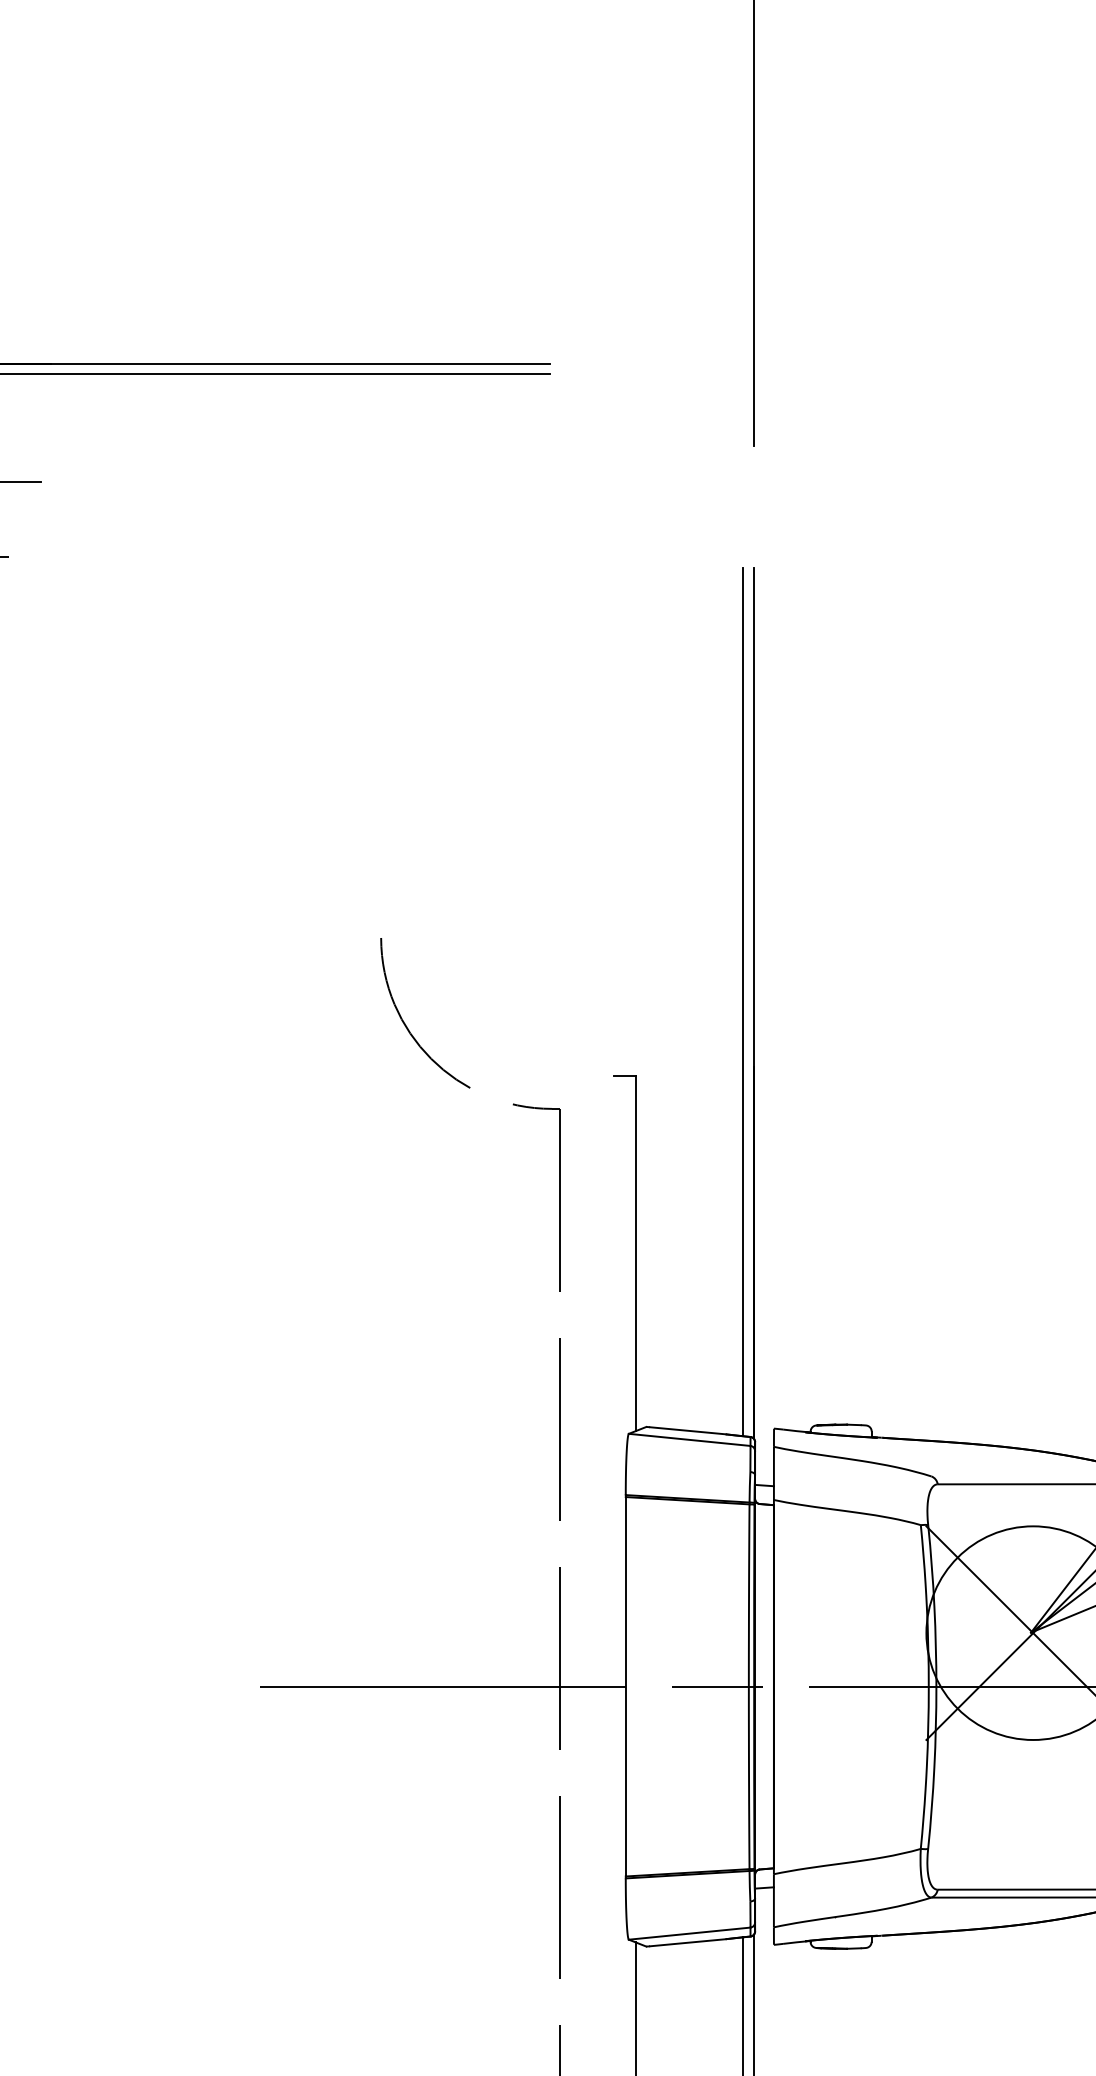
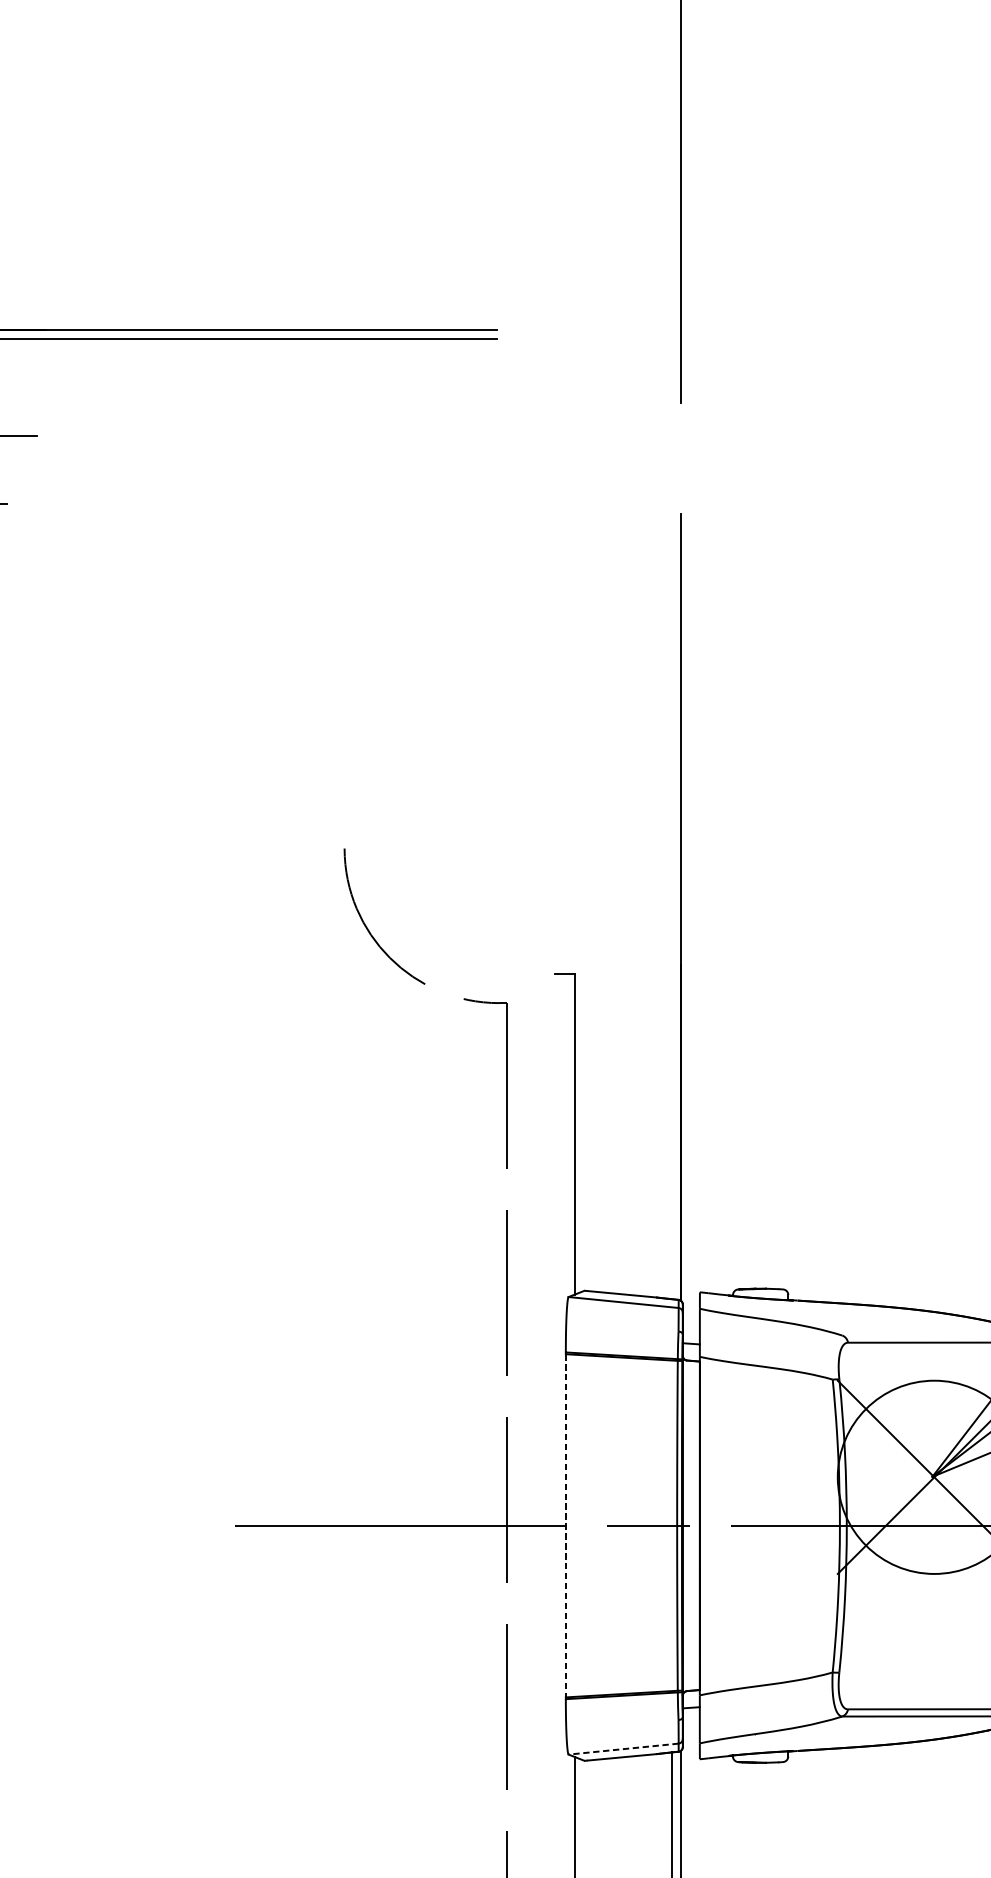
line: (743, 1001) -> (672, 905), removed
line: (625, 1686) -> (565, 1525), solid -> dashed
line: (689, 1933) -> (623, 1748), solid -> dashed

